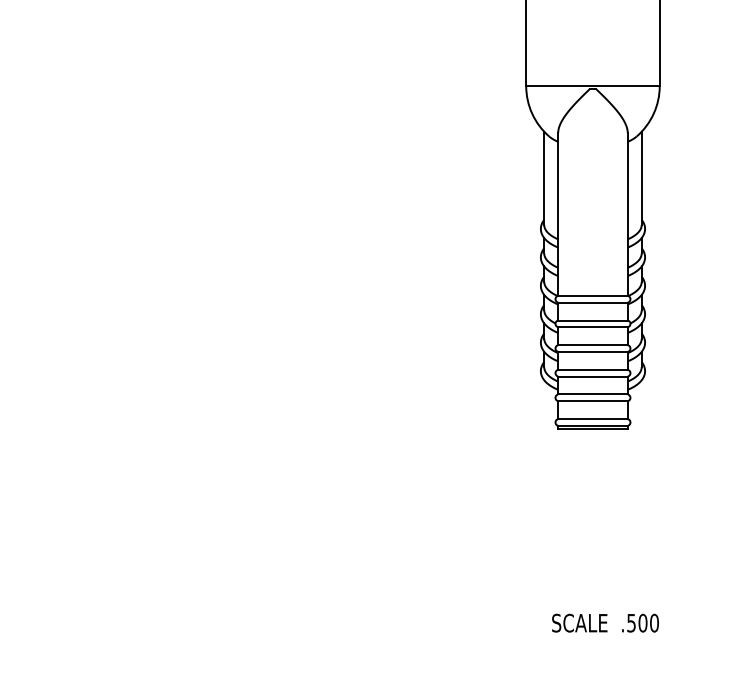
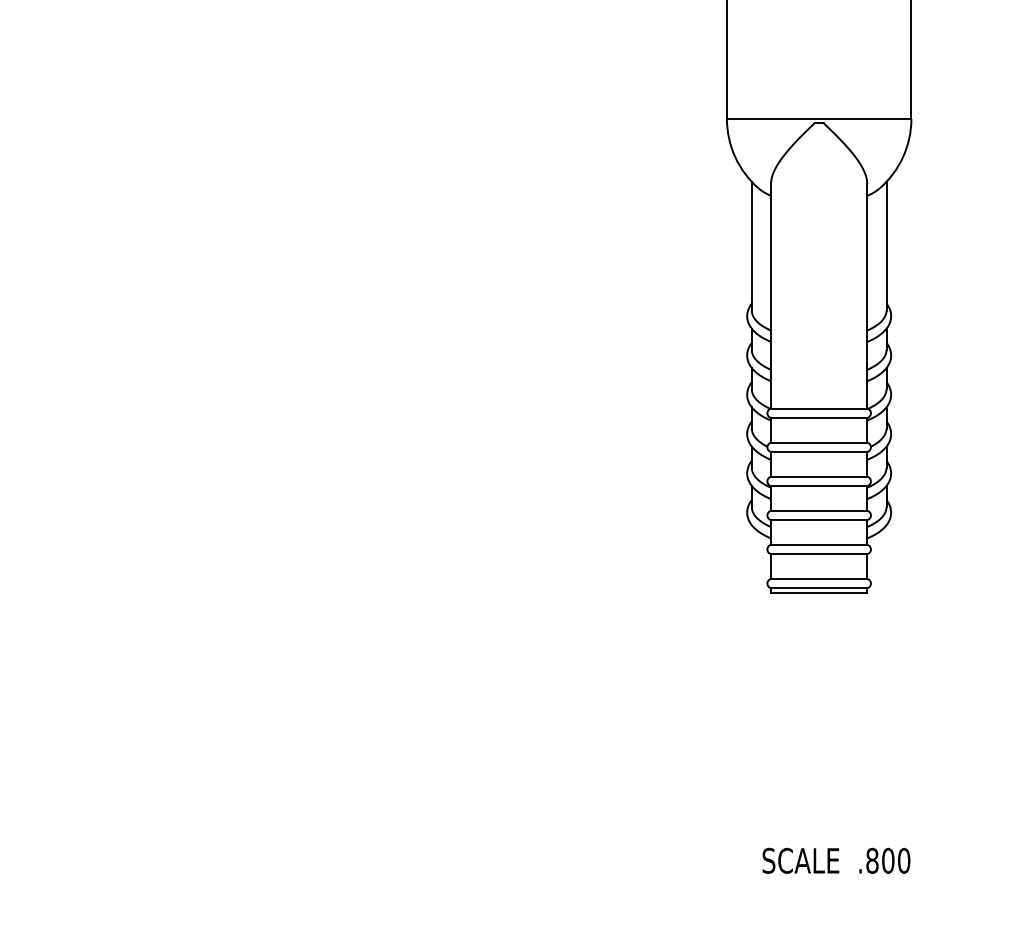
text: (631, 622) -> (872, 859), .500 -> .800

